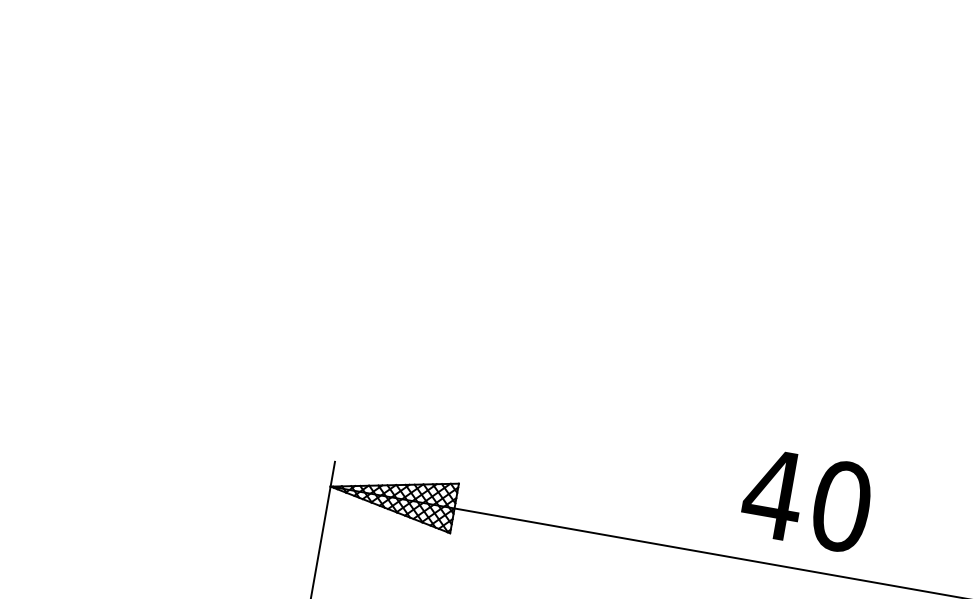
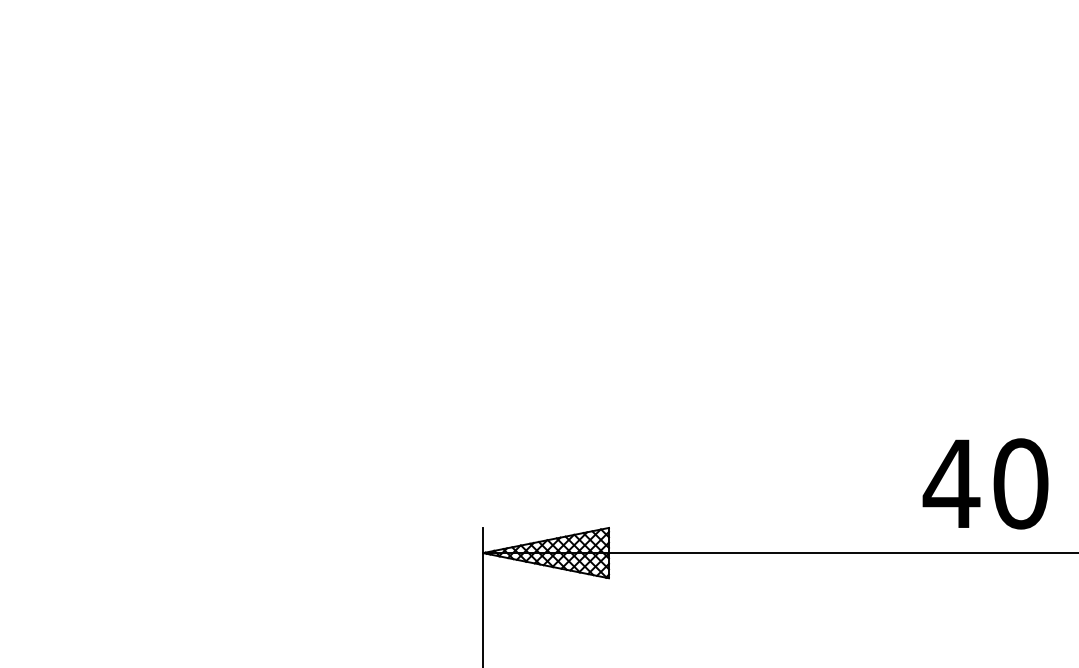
text: (806, 499) -> (985, 483), moved

